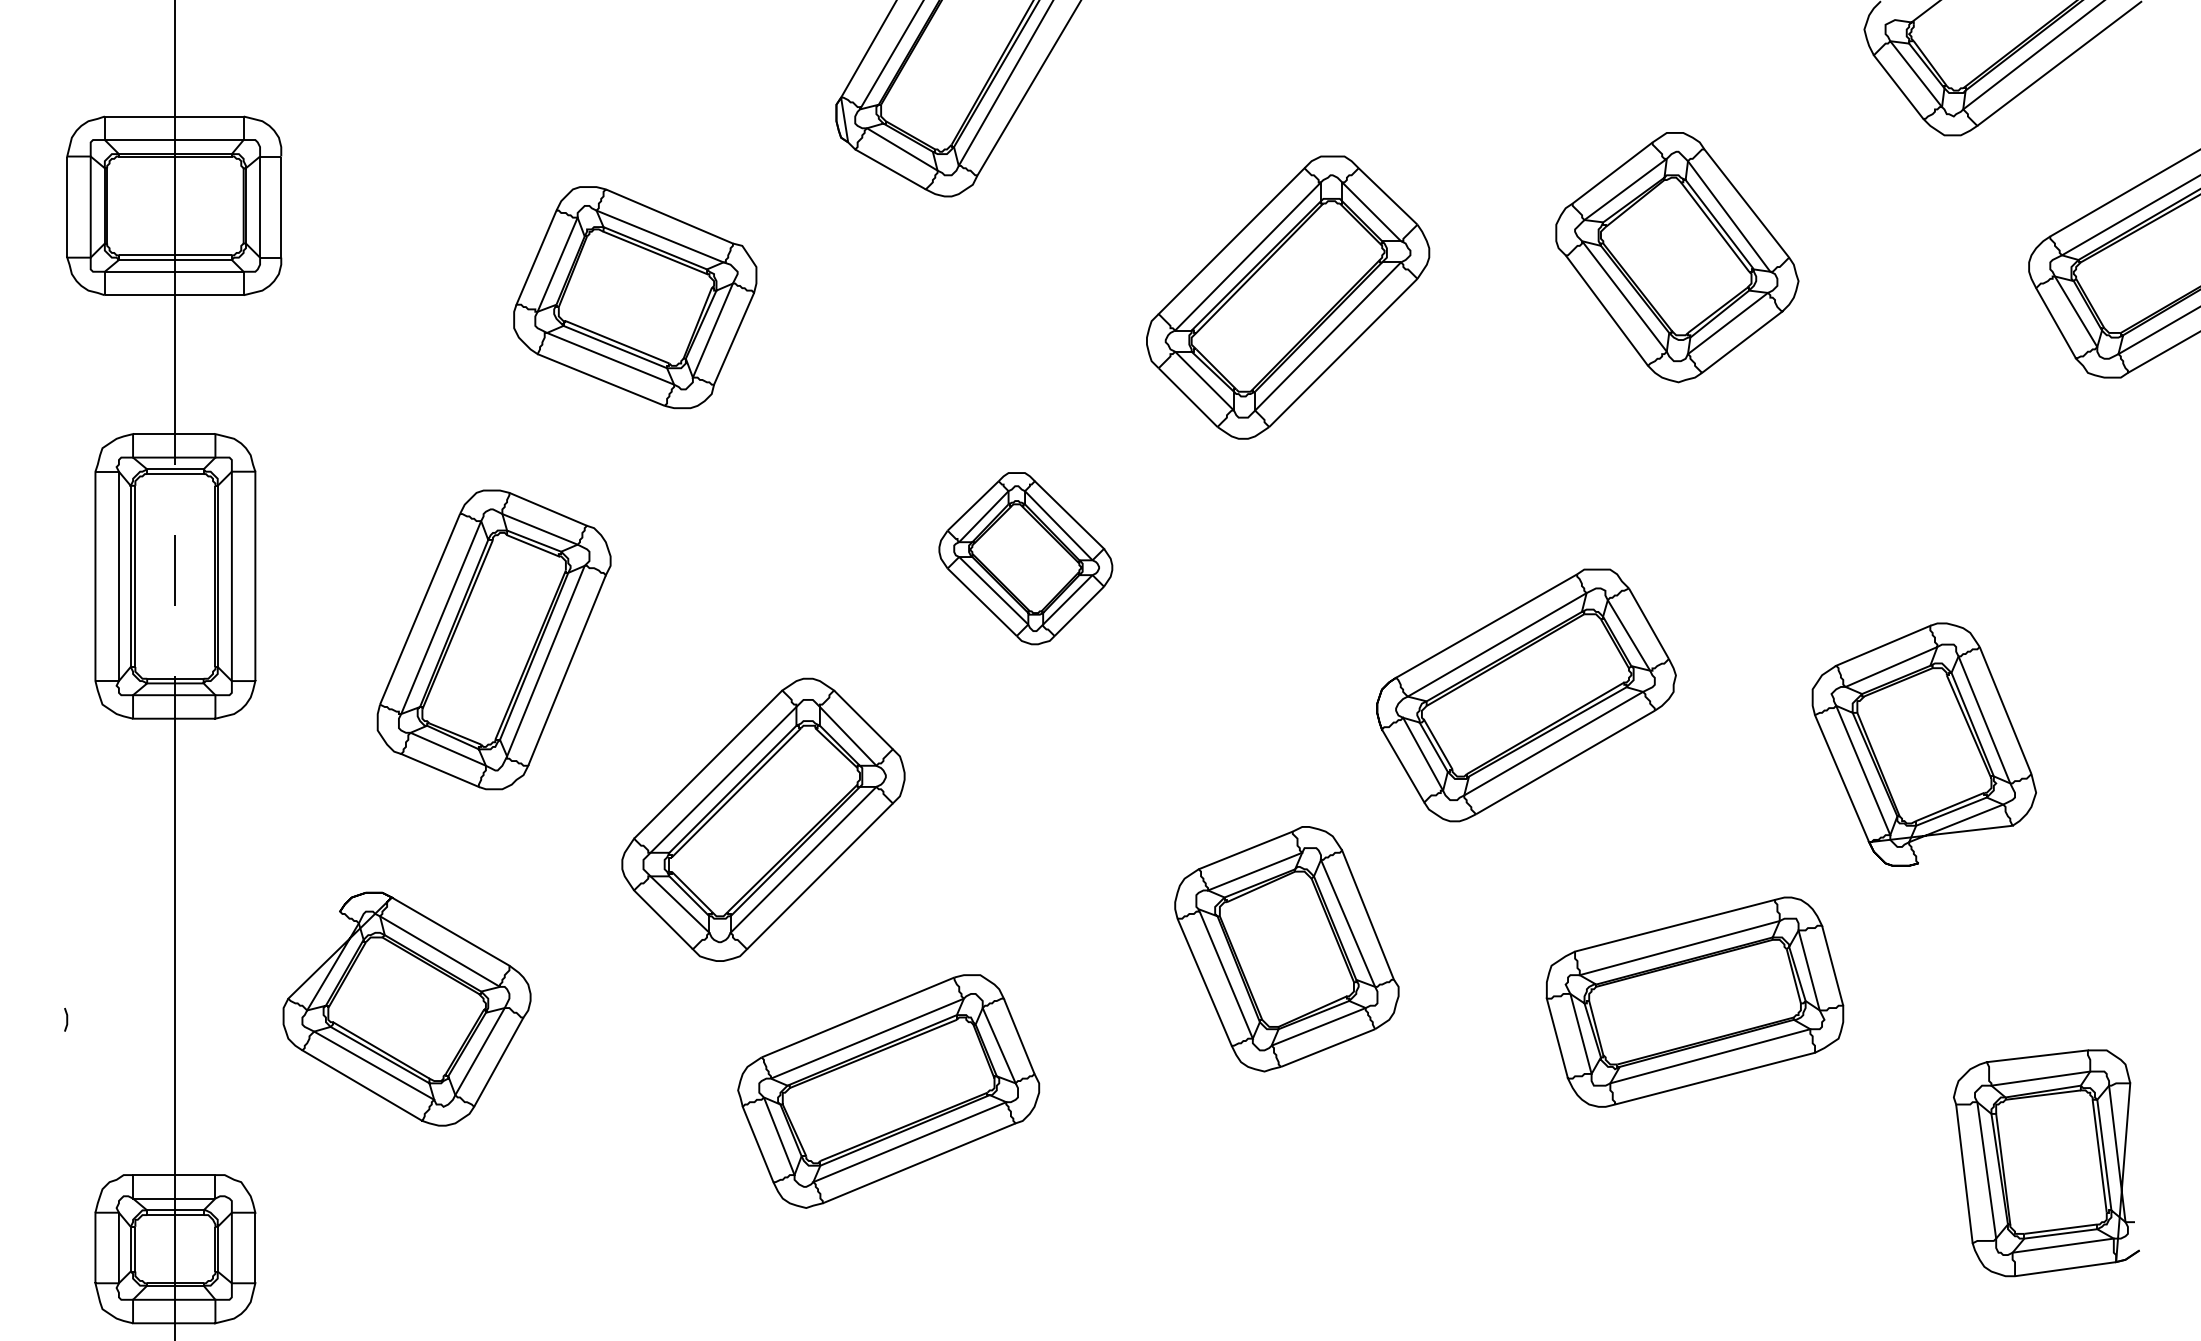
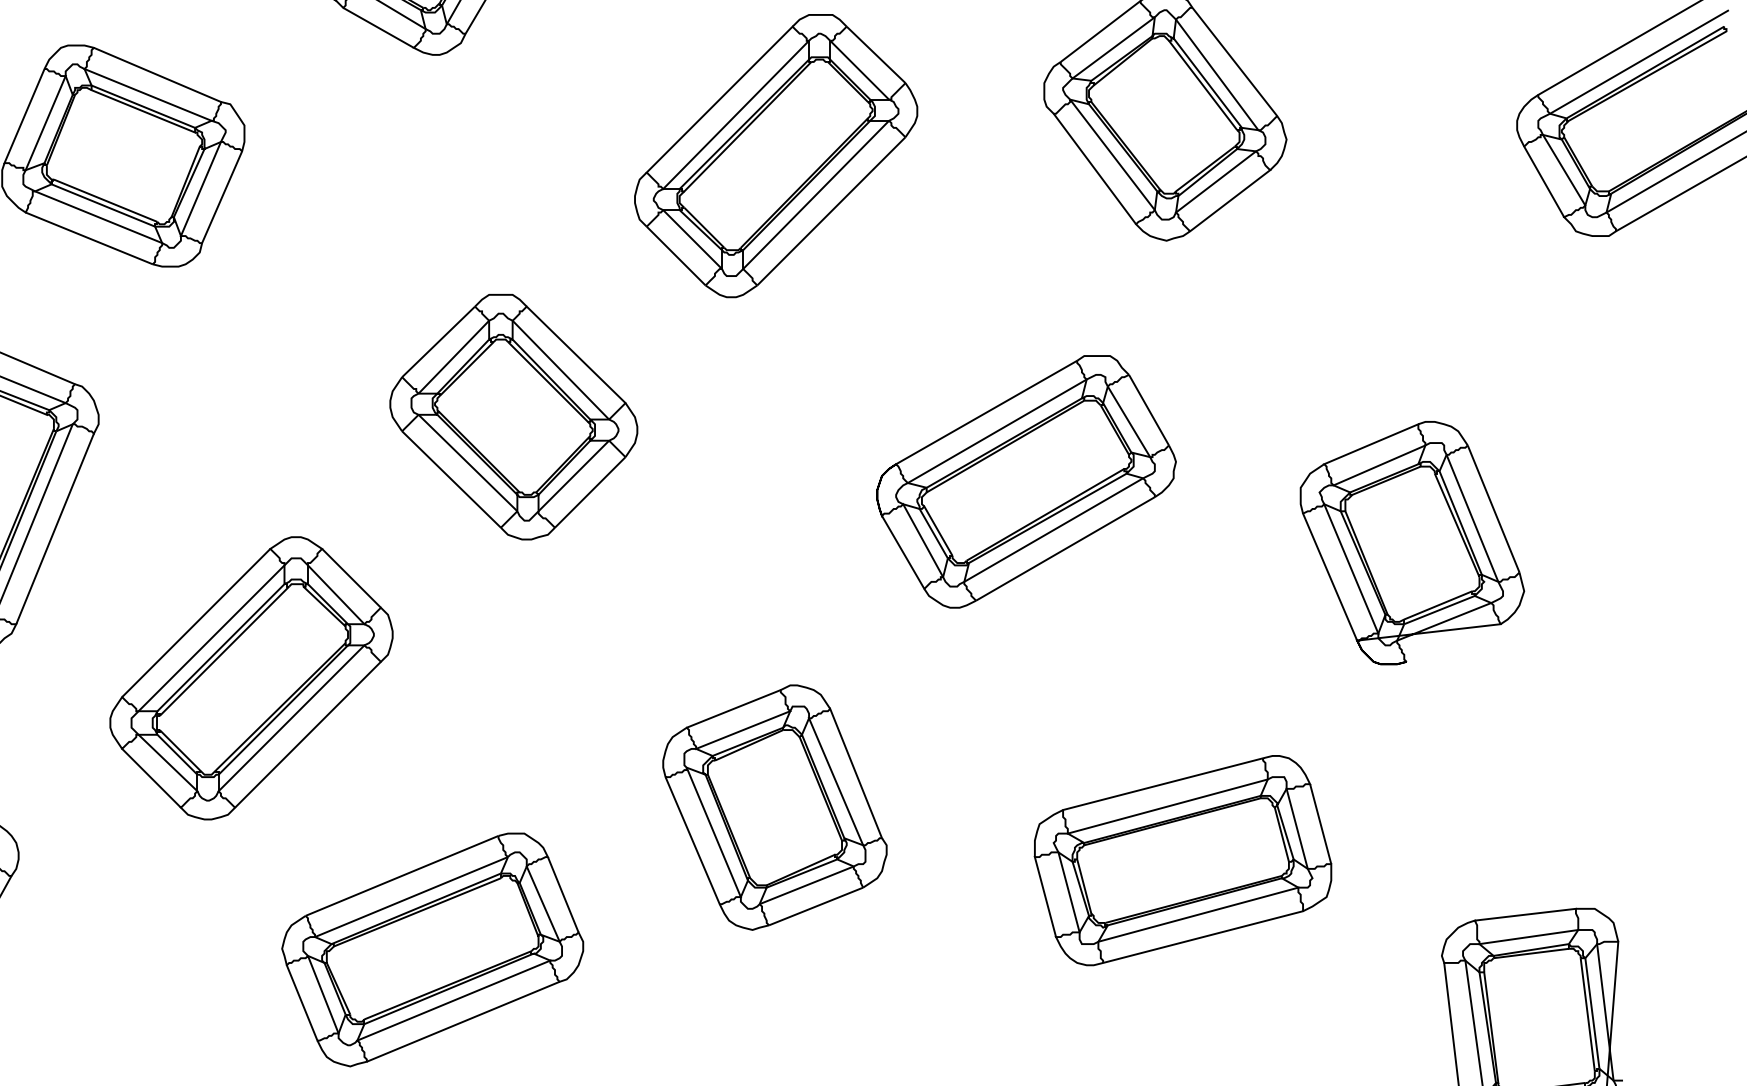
part: (1025, 558) -> (513, 416), size x1.43
part: (1526, 695) -> (1026, 481), moved
part: (1923, 744) -> (1411, 542), moved
part: (888, 1091) -> (432, 949), moved

